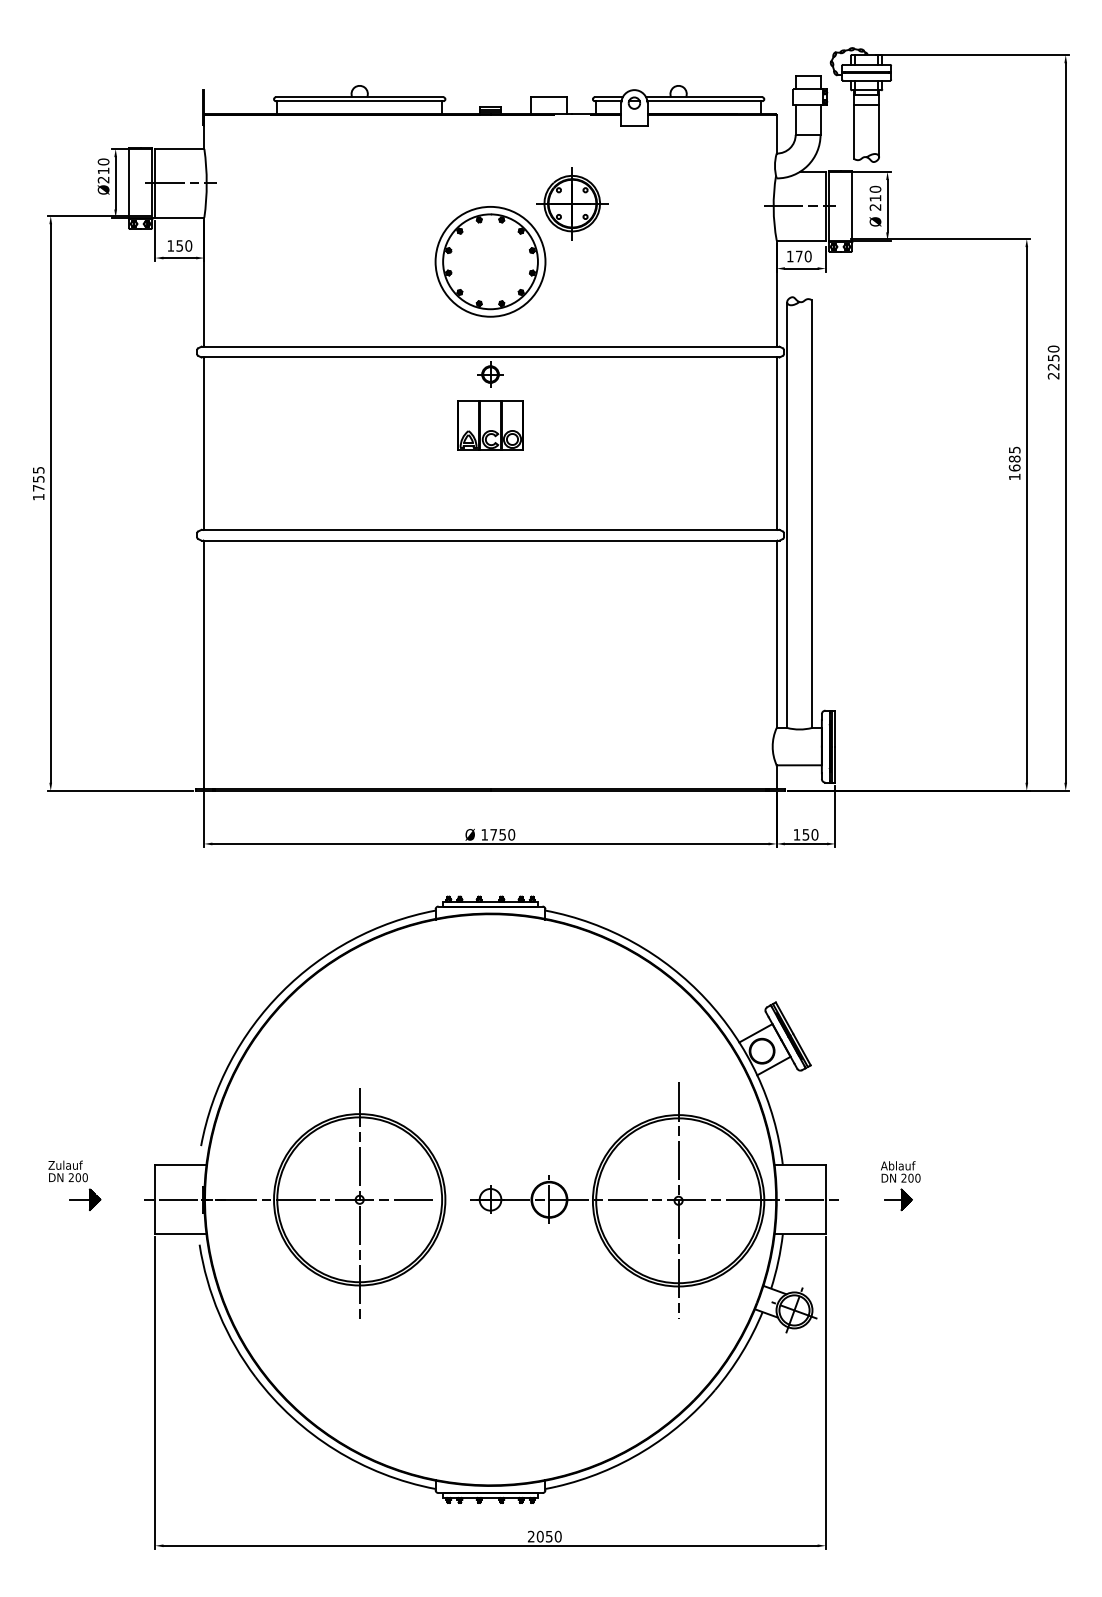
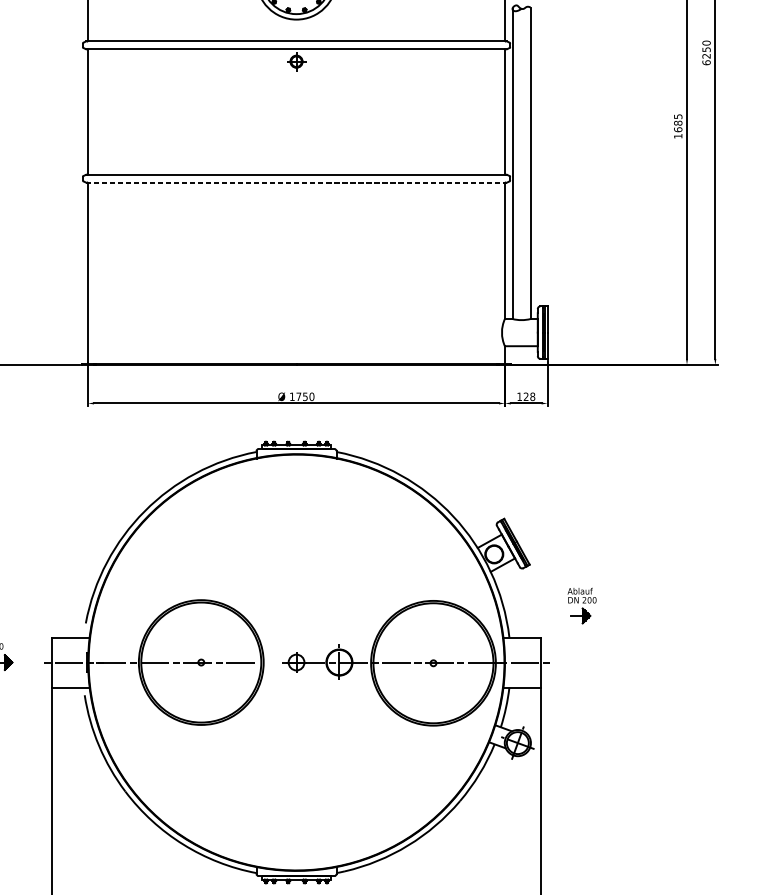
text: (1053, 375) -> (706, 62), 2250 -> 6250
part: (490, 425) -> (296, 98), removed
line: (491, 540) -> (297, 182), solid -> dashed
text: (810, 834) -> (529, 396), 150 -> 128
part: (900, 1186) -> (581, 606), moved
line: (678, 1200) -> (433, 663), removed
line: (359, 1203) -> (201, 665), removed

